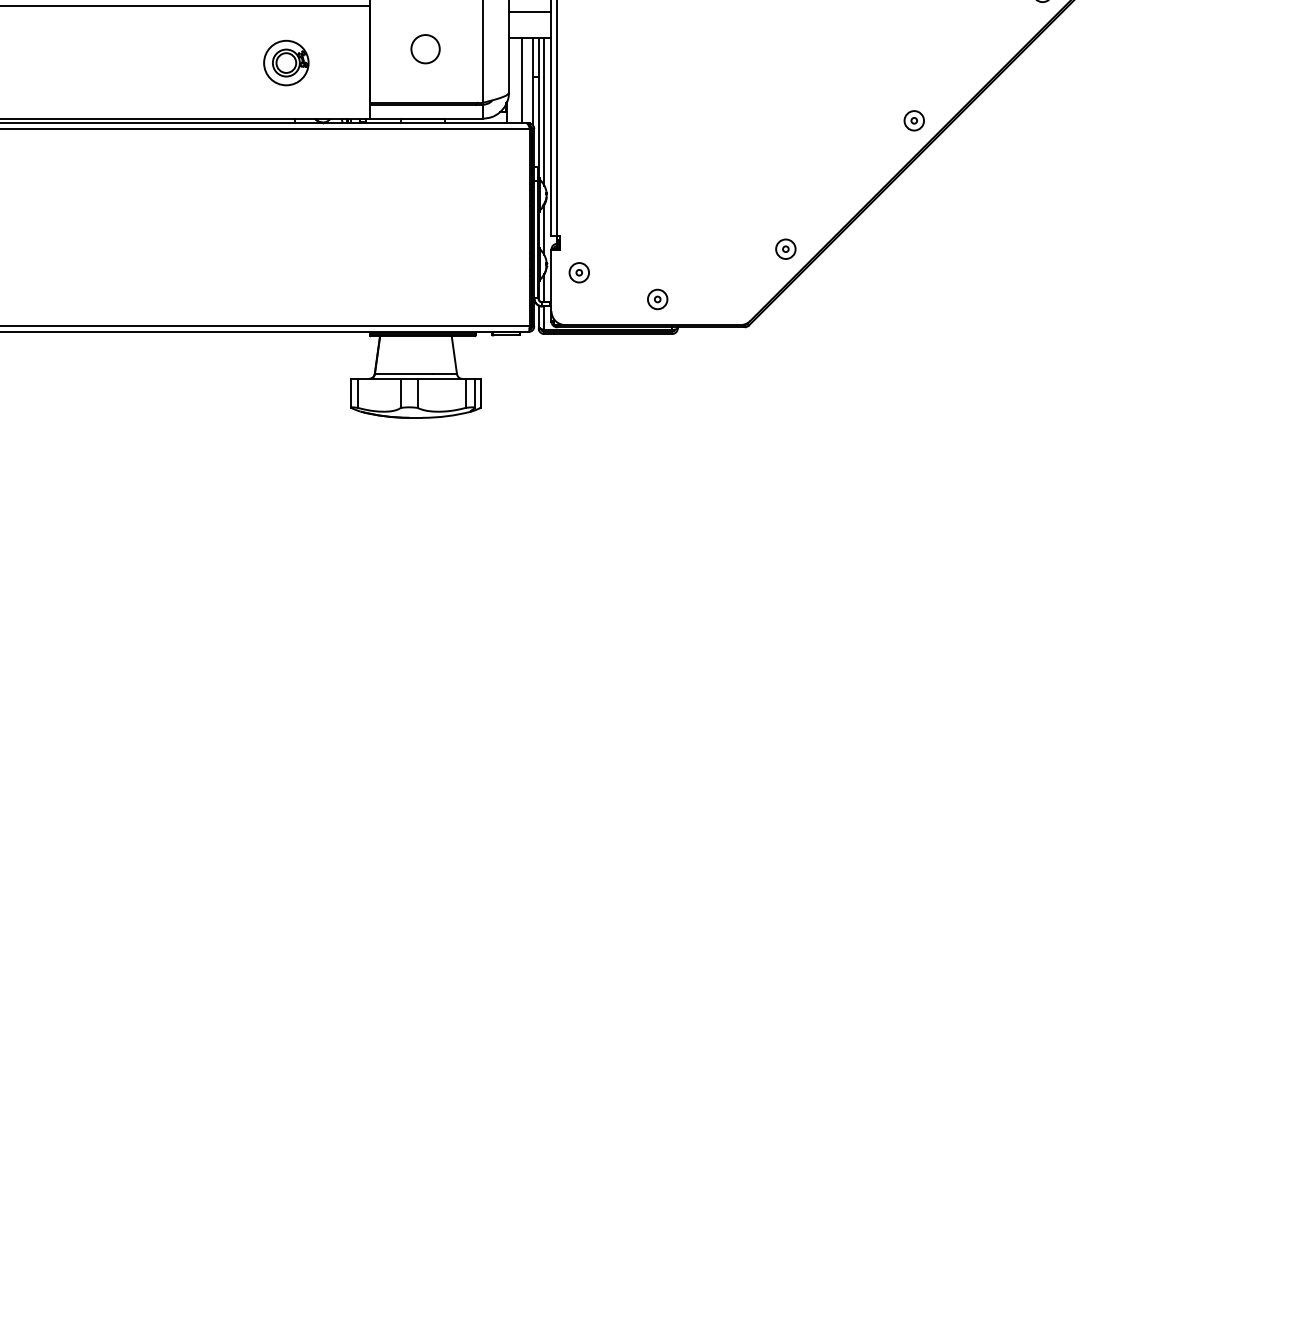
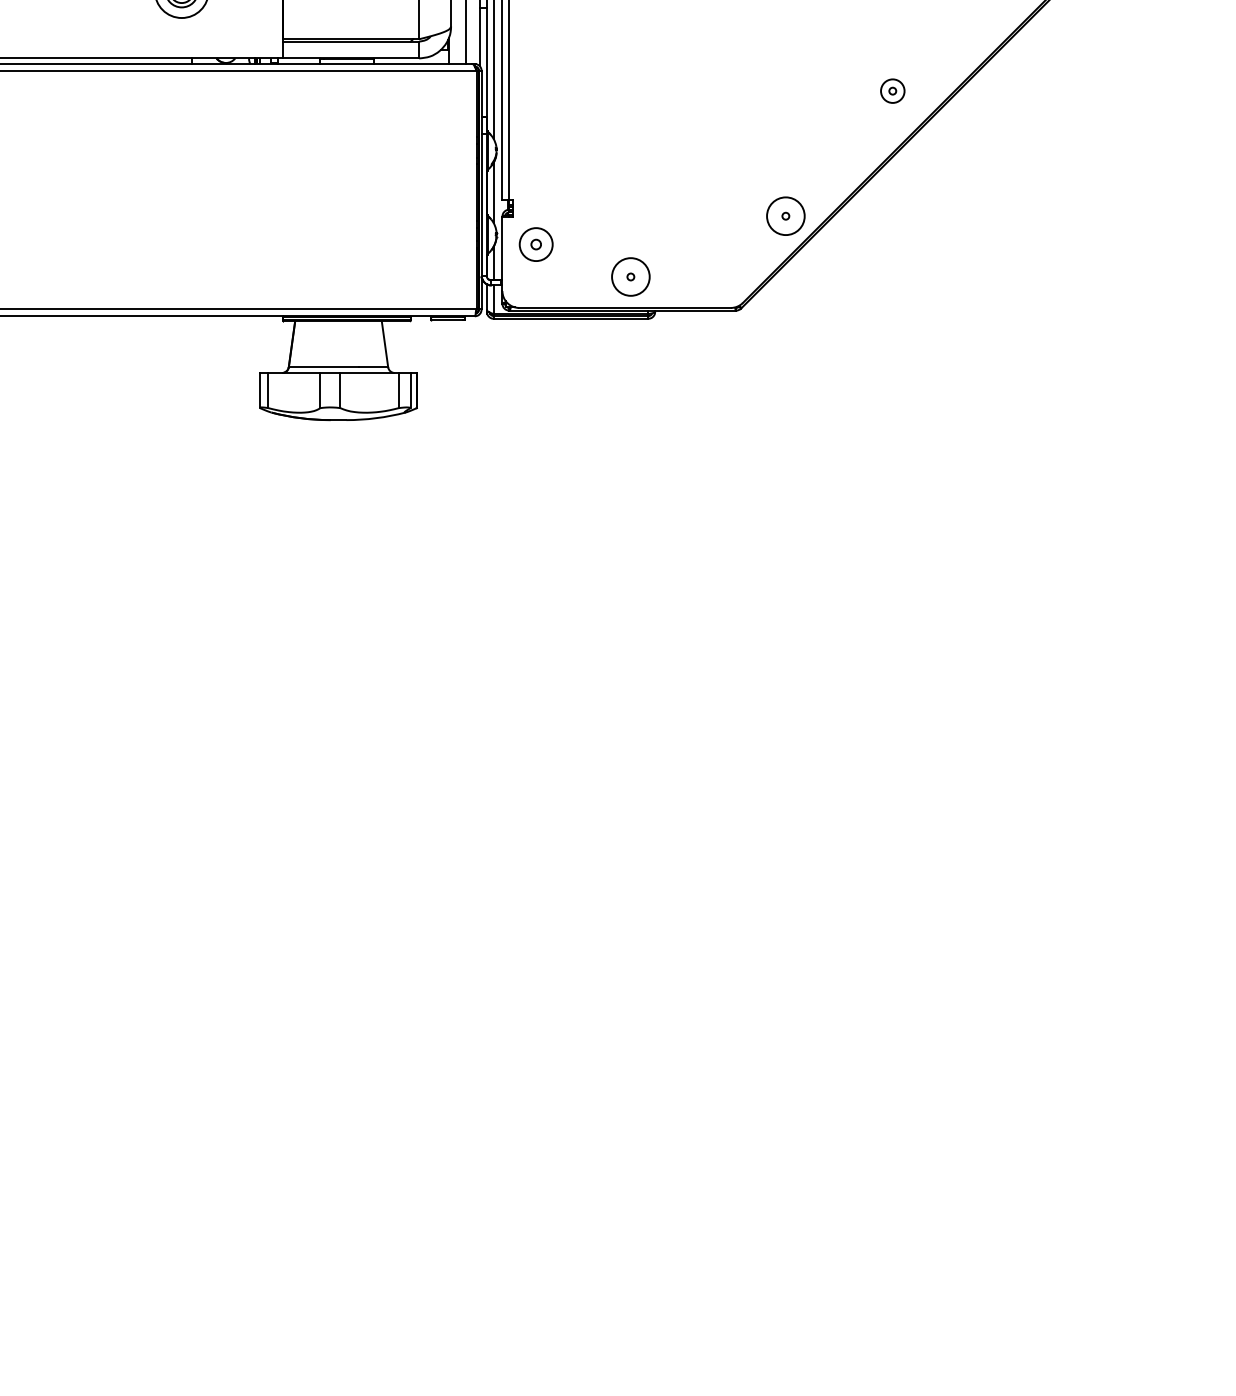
part: (913, 120) -> (891, 90), moved
circle: (785, 248) -> (785, 215), size x1.6
part: (578, 272) -> (535, 244), size x1.4
circle: (657, 299) -> (630, 277), size x1.6

